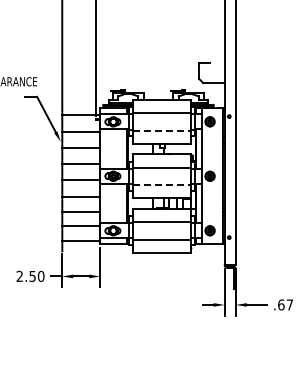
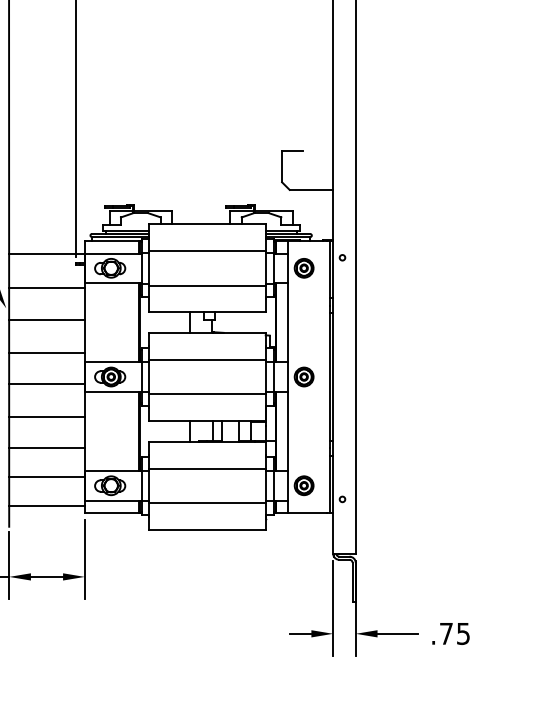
line: (162, 130) -> (209, 285), dashed -> solid
line: (162, 185) -> (209, 395), dashed -> solid
text: (285, 304) -> (454, 632), .67 -> .75

